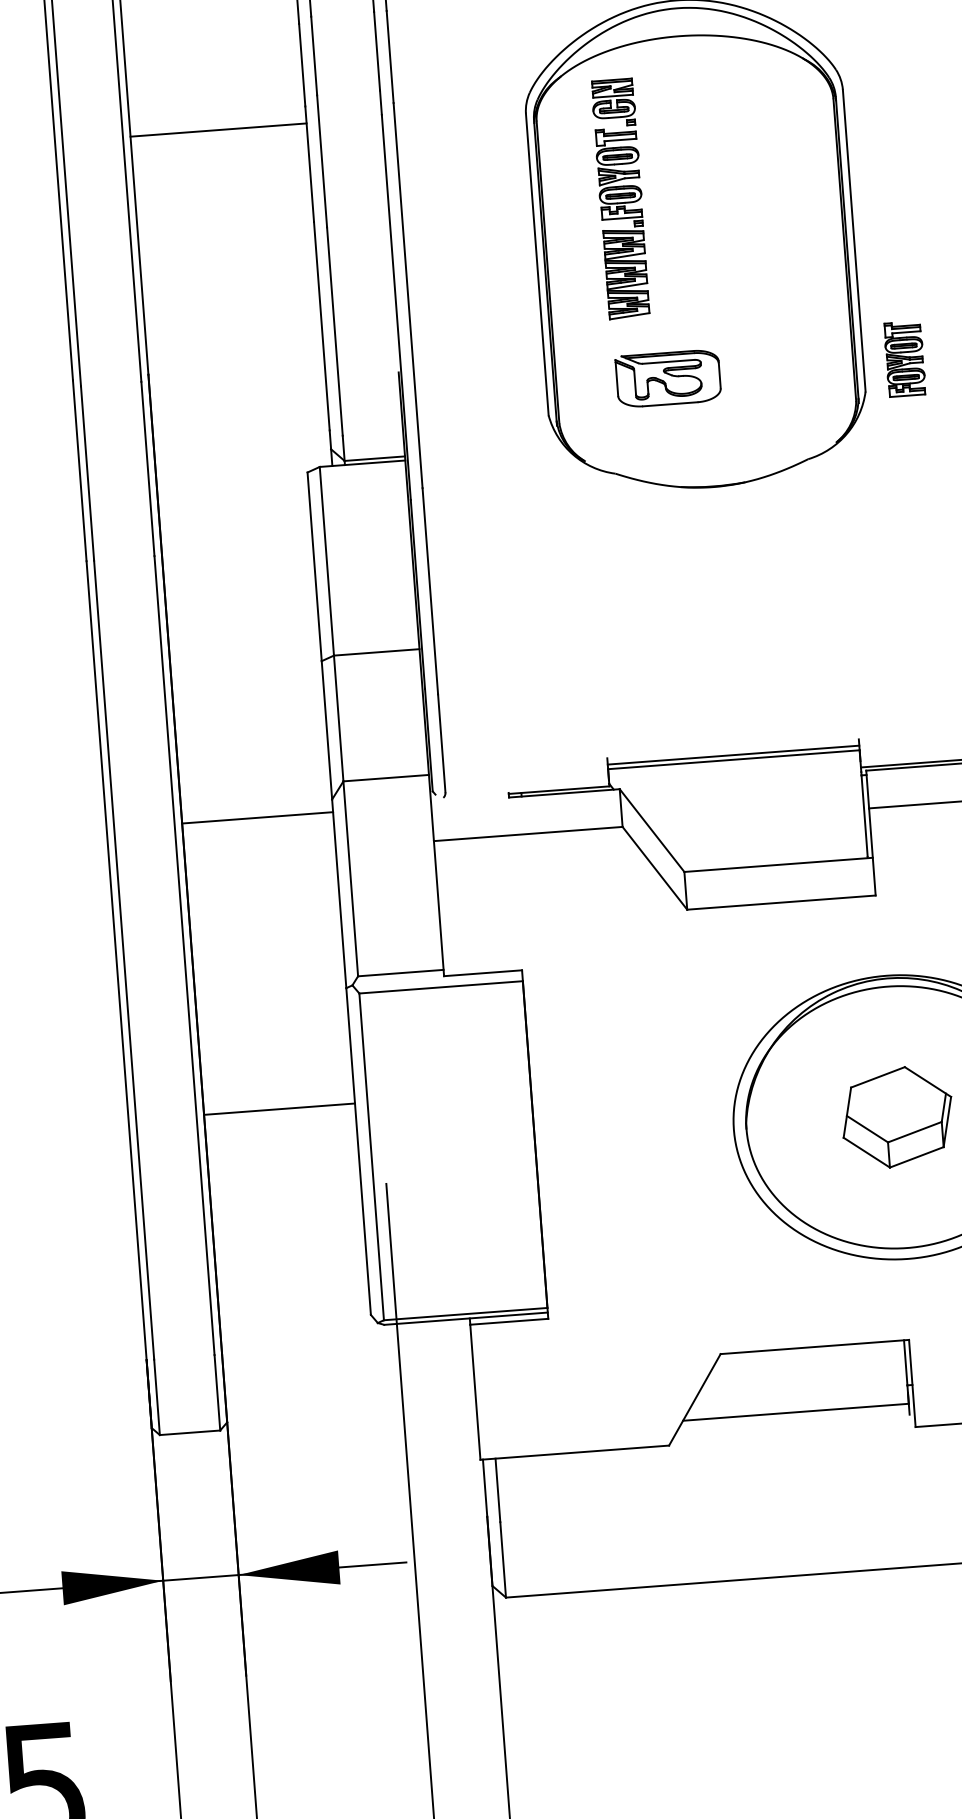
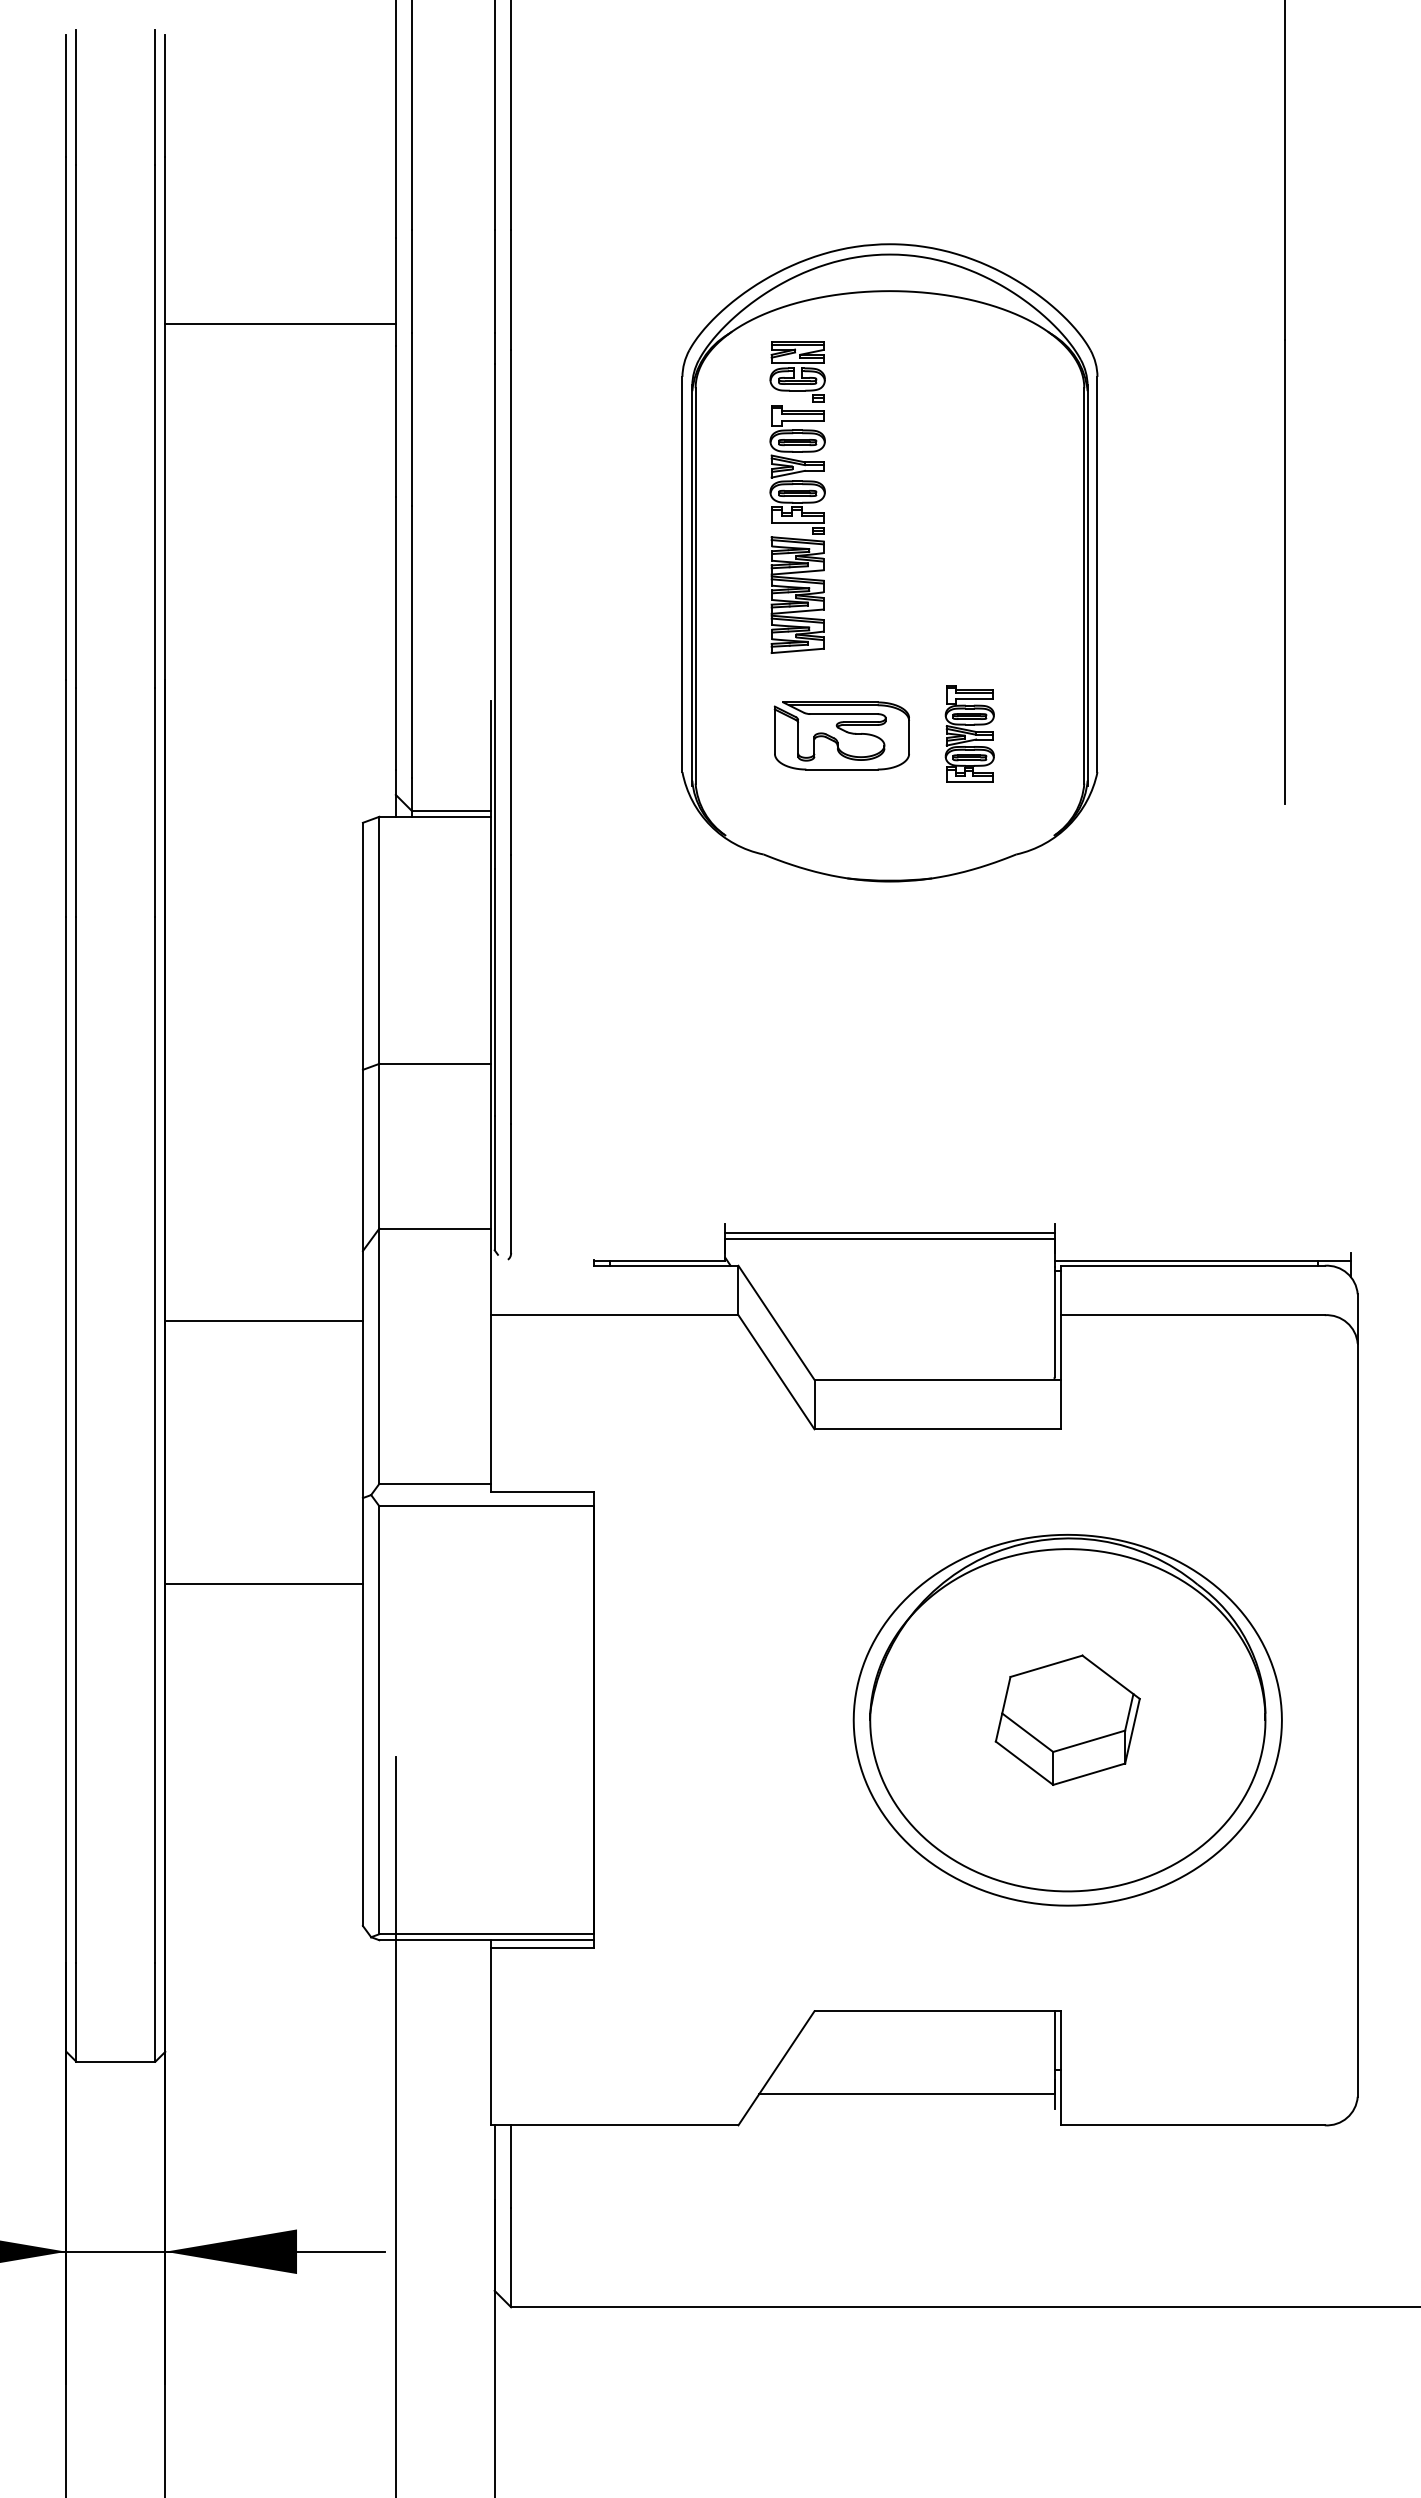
line: (218, 130) -> (280, 324), moved
part: (904, 359) -> (969, 733), moved
line: (257, 817) -> (263, 1320), moved
line: (279, 1109) -> (263, 1584), moved

